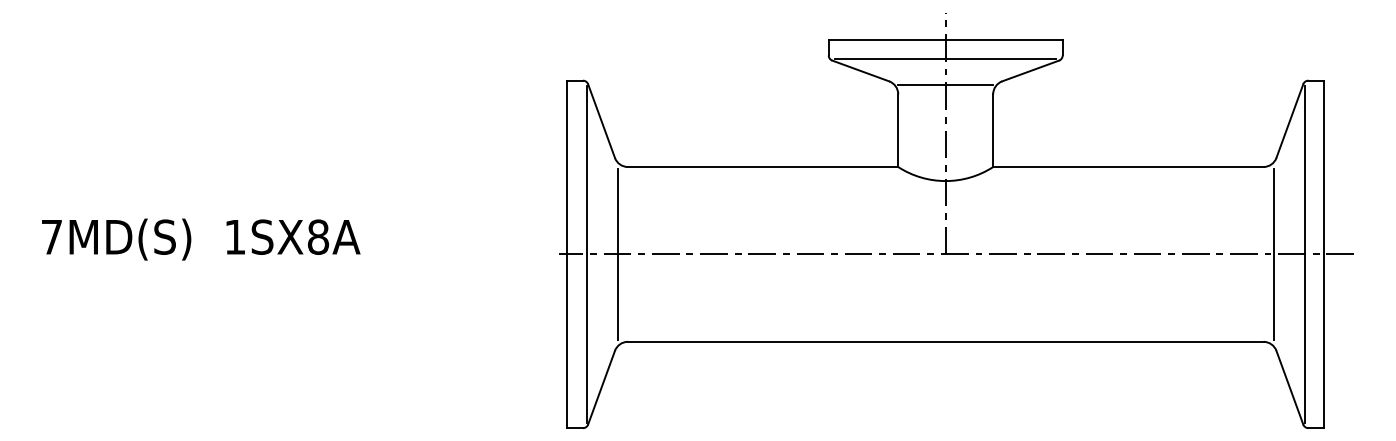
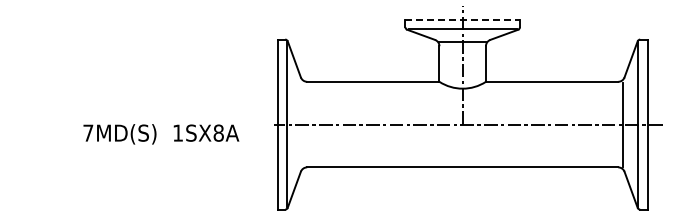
line: (947, 39) -> (463, 19), solid -> dashed
text: (201, 239) -> (161, 134), moved
line: (618, 254) -> (302, 124), removed

